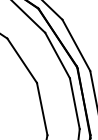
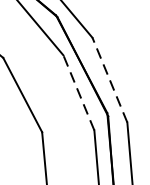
line: (76, 44) -> (110, 78), solid -> dashed
line: (57, 55) -> (78, 92), solid -> dashed

